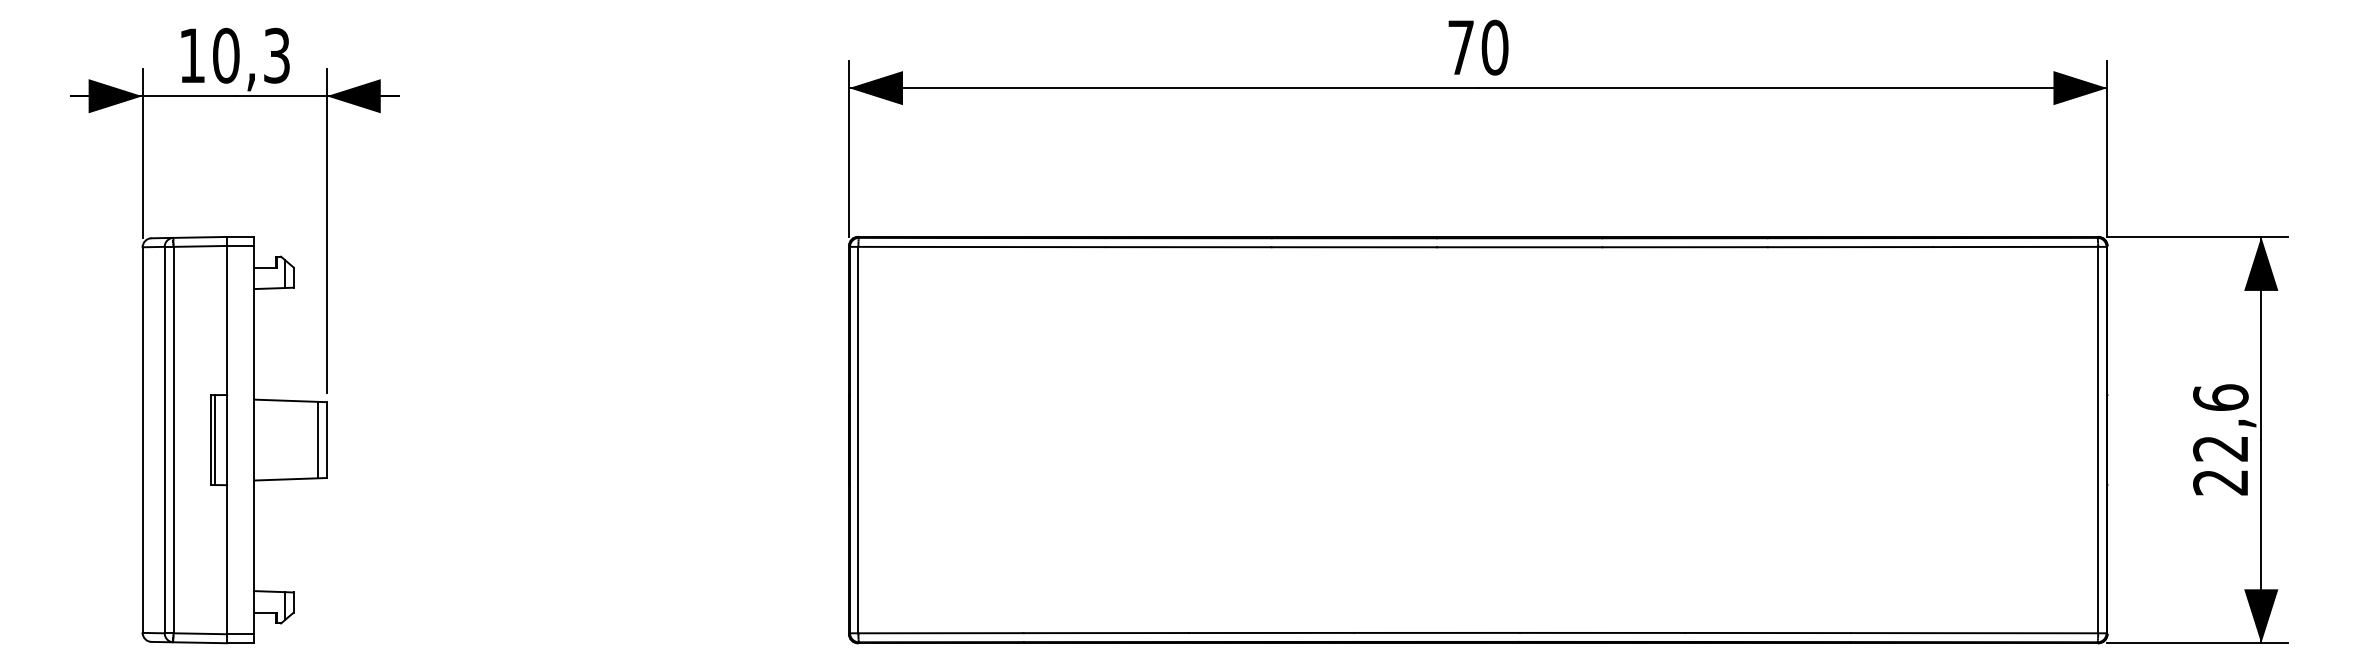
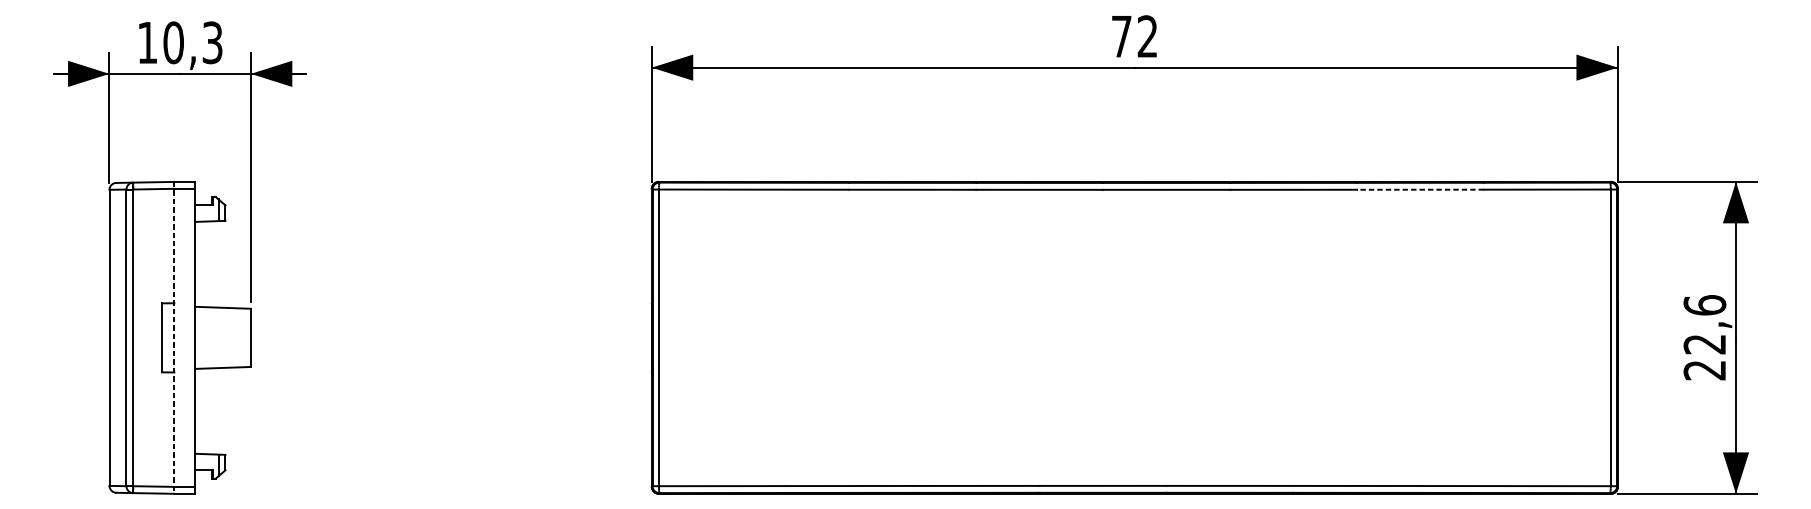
text: (1494, 47) -> (1147, 36), 70 -> 72
line: (1850, 247) -> (1420, 190), solid -> dashed
line: (318, 439) -> (244, 337), removed
line: (214, 440) -> (164, 338), removed
line: (227, 440) -> (174, 338), solid -> dashed

